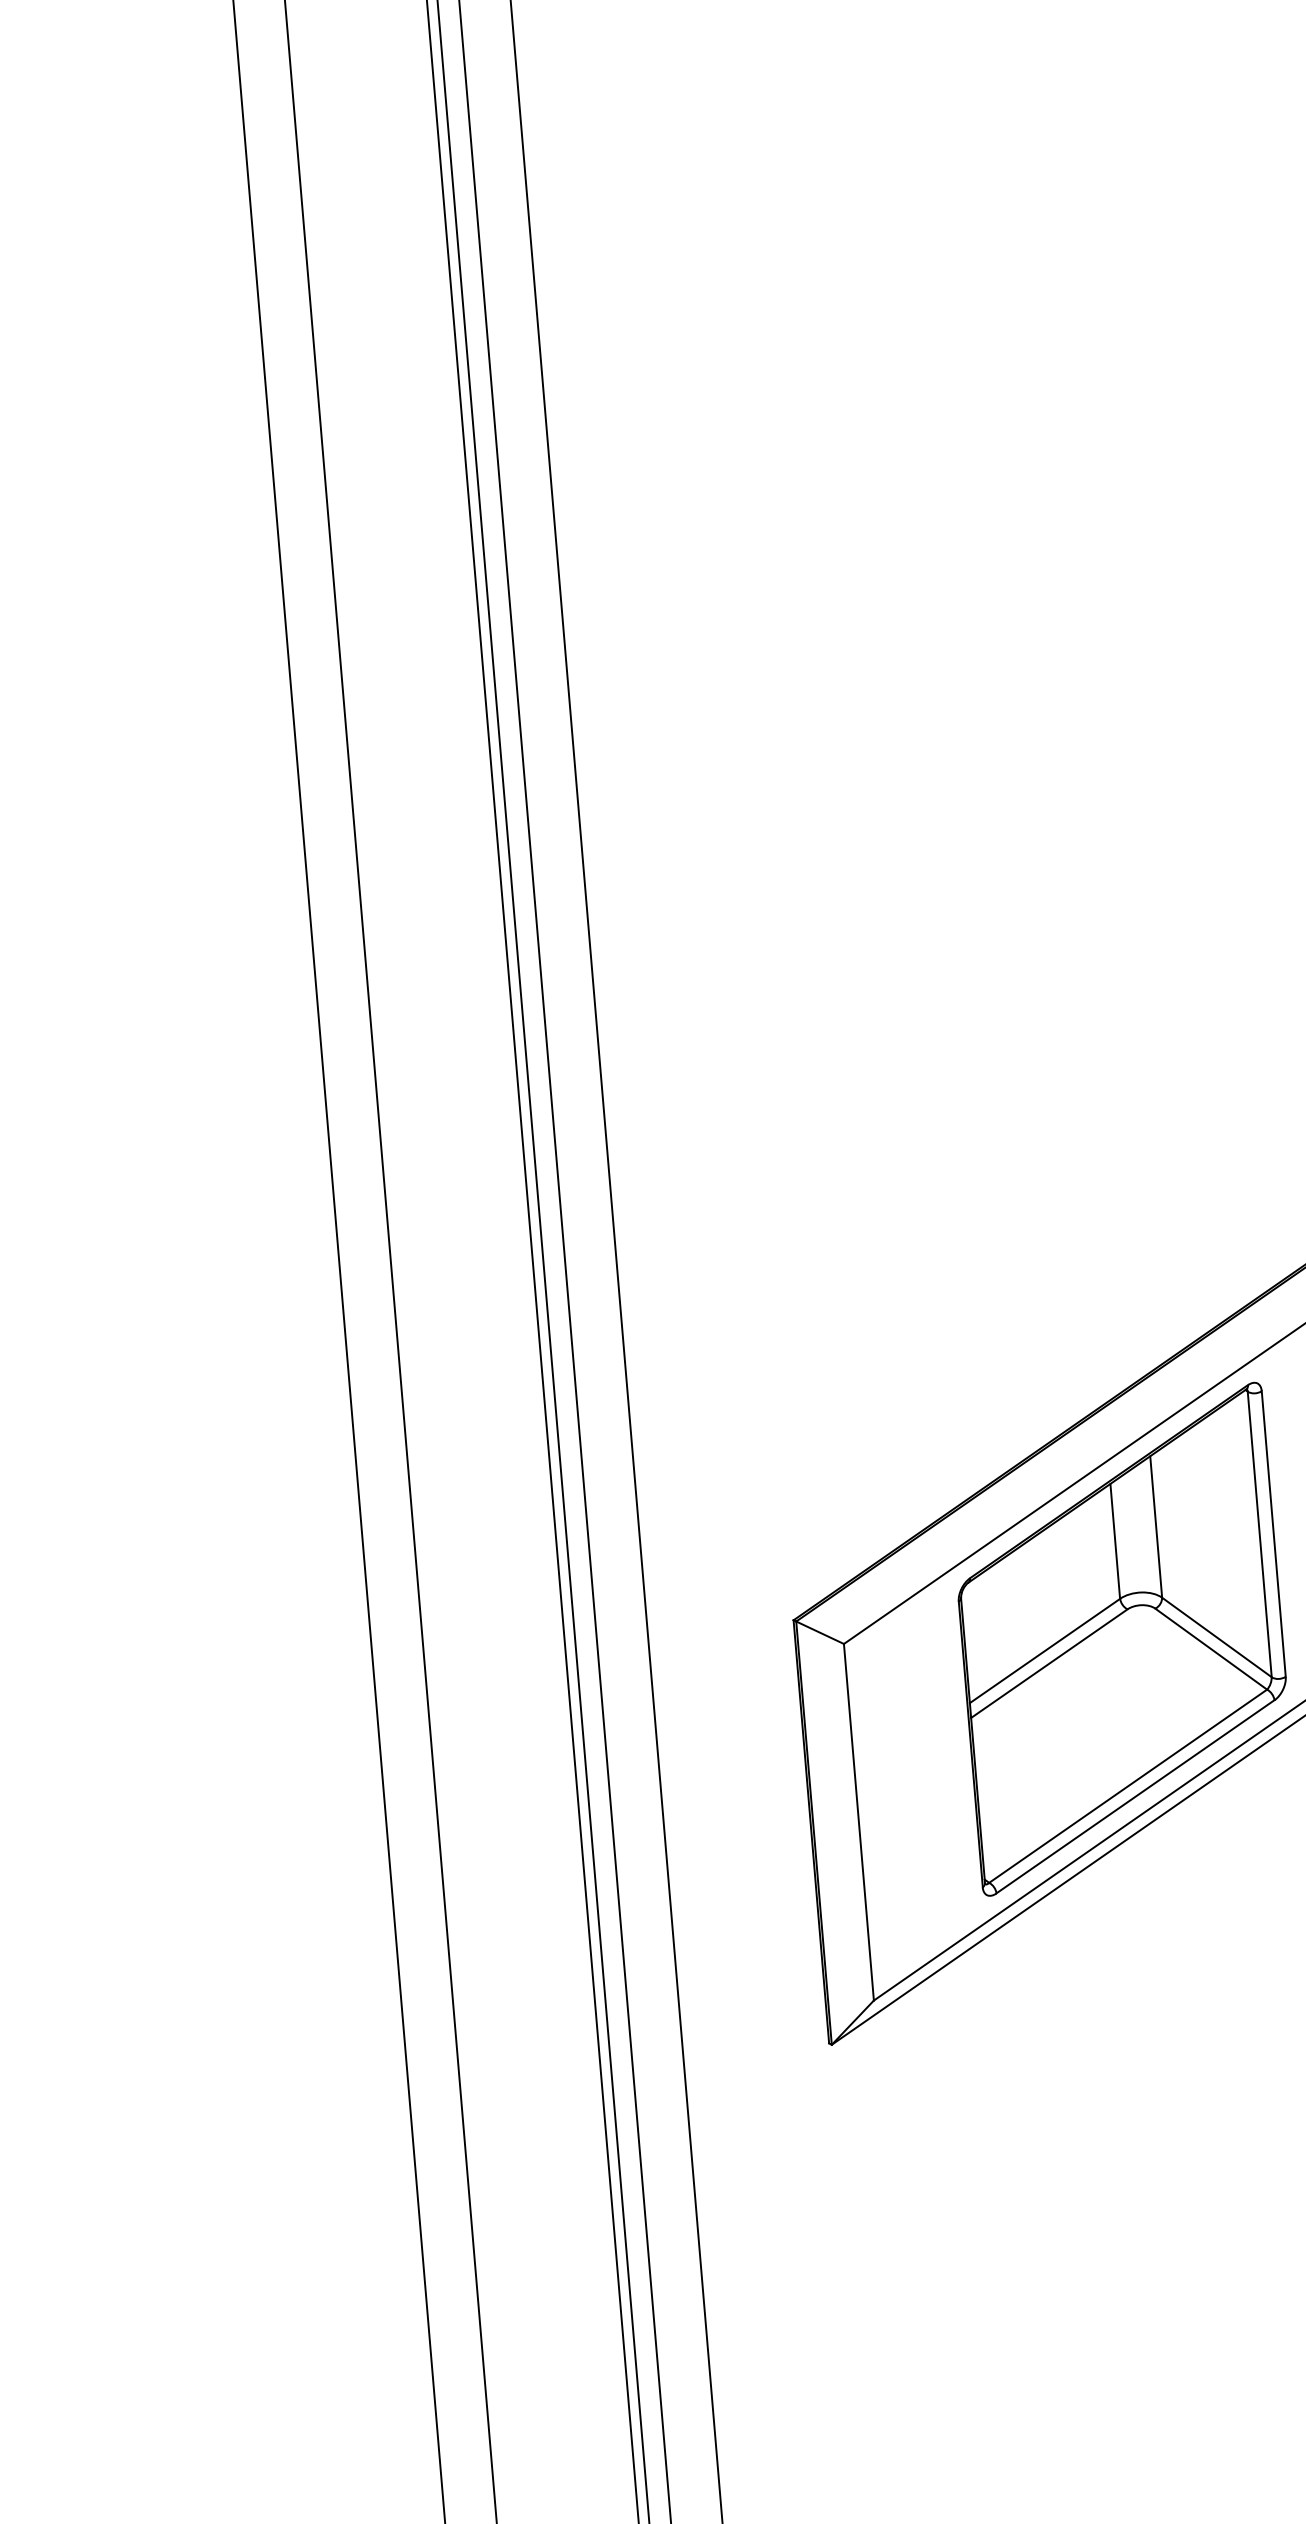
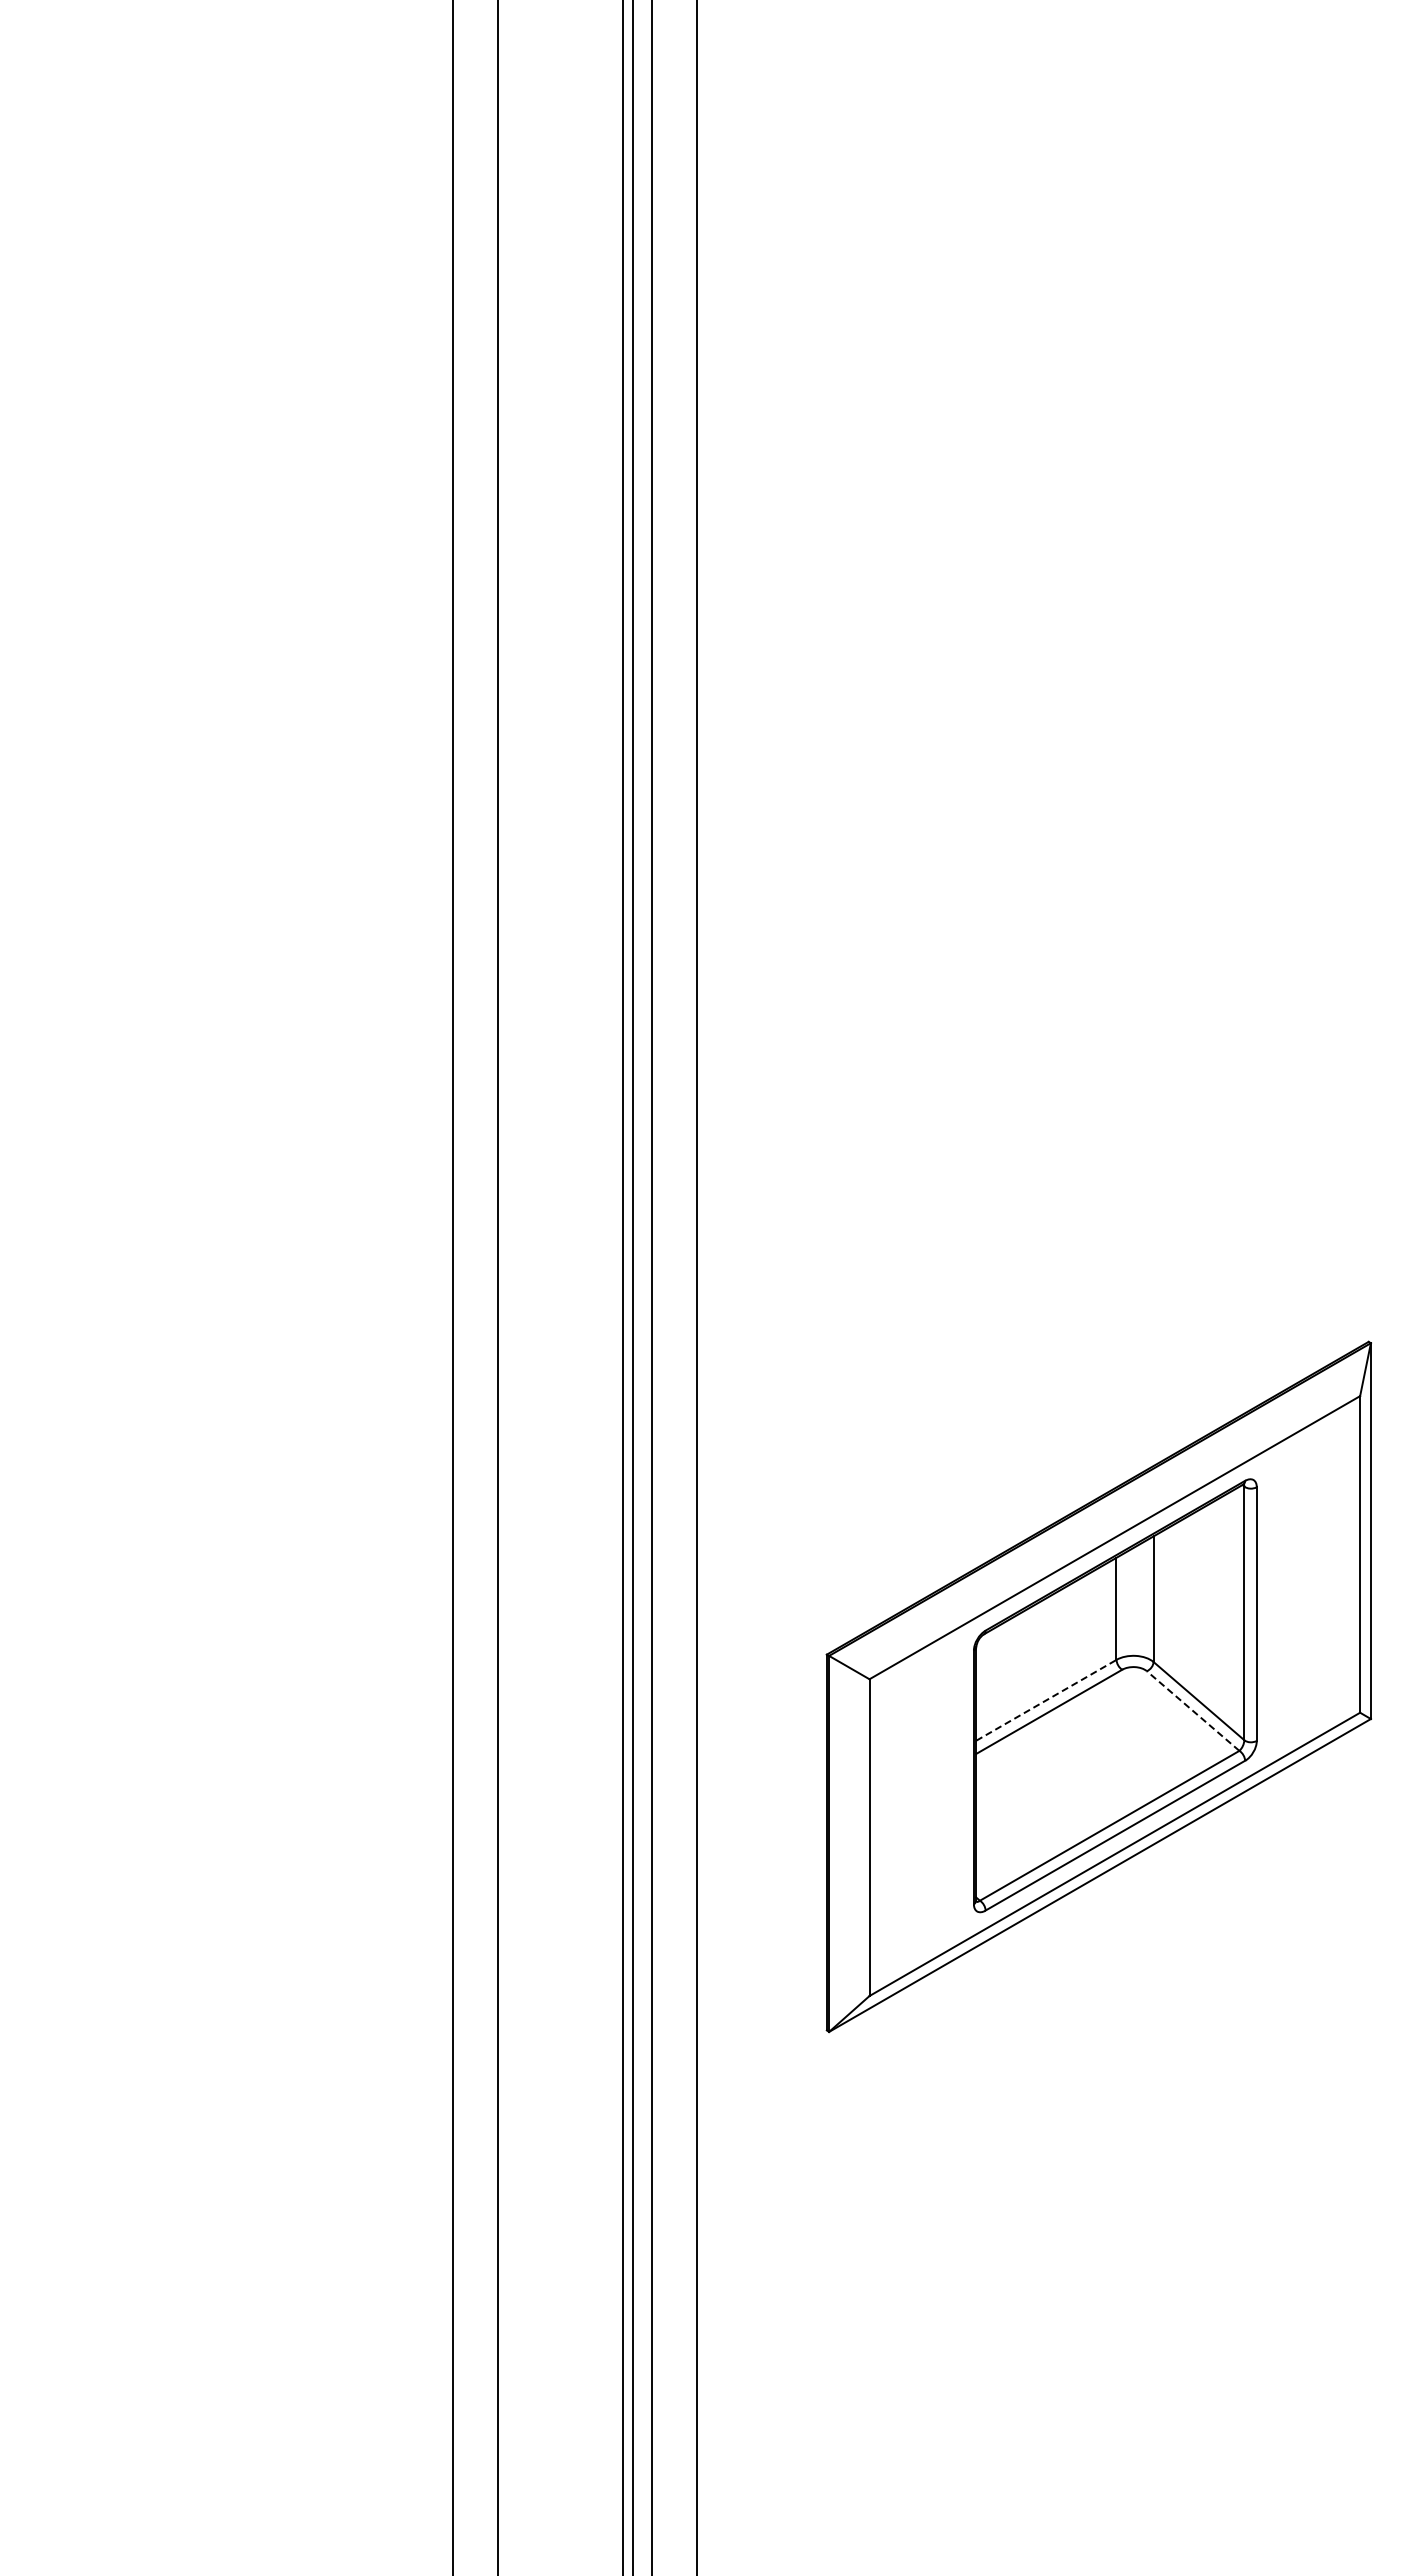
line: (1210, 1648) -> (1192, 1710), solid -> dashed
line: (1045, 1651) -> (1046, 1700), solid -> dashed

